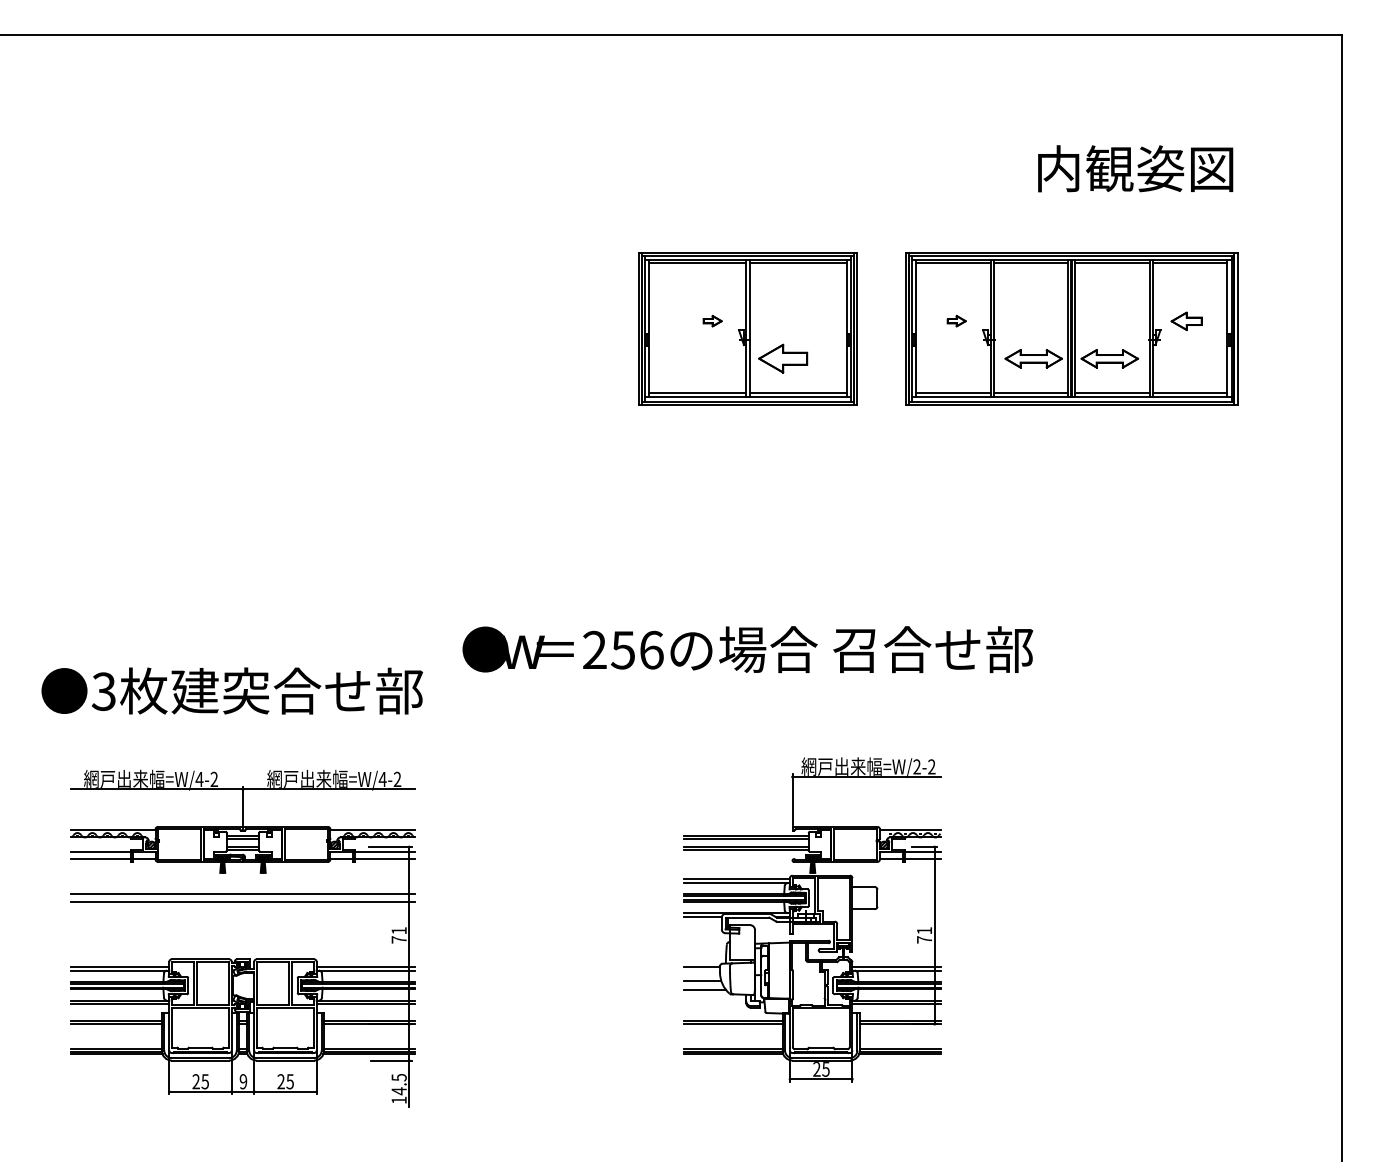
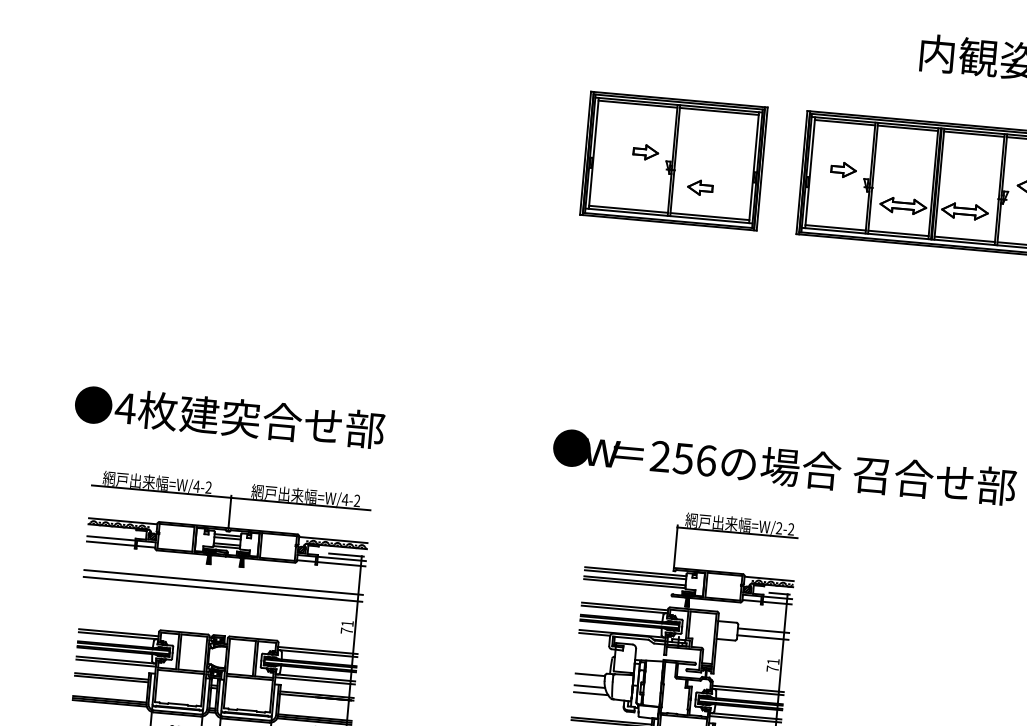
part: (712, 320) -> (645, 151), size x1.67
part: (956, 320) -> (843, 169), size x1.67
part: (783, 358) -> (700, 187), size x0.62
text: (747, 649) -> (784, 467), moved
text: (103, 691) -> (125, 408), 3 -> 4
line: (908, 893) -> (763, 630), added
line: (908, 902) -> (762, 637), added

